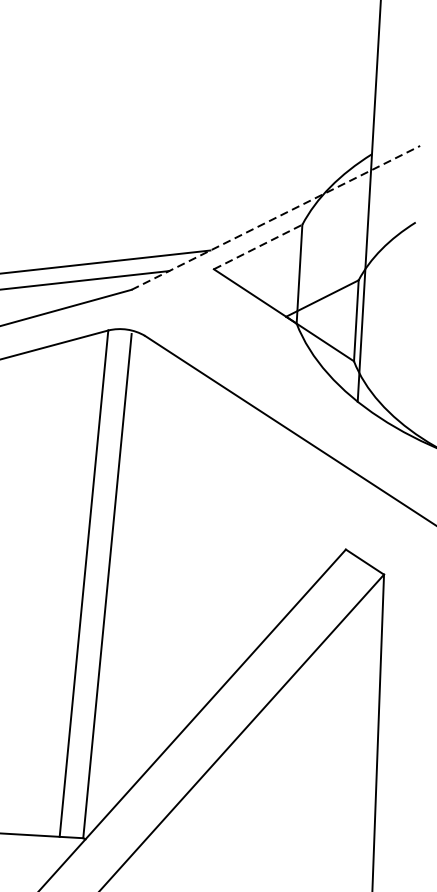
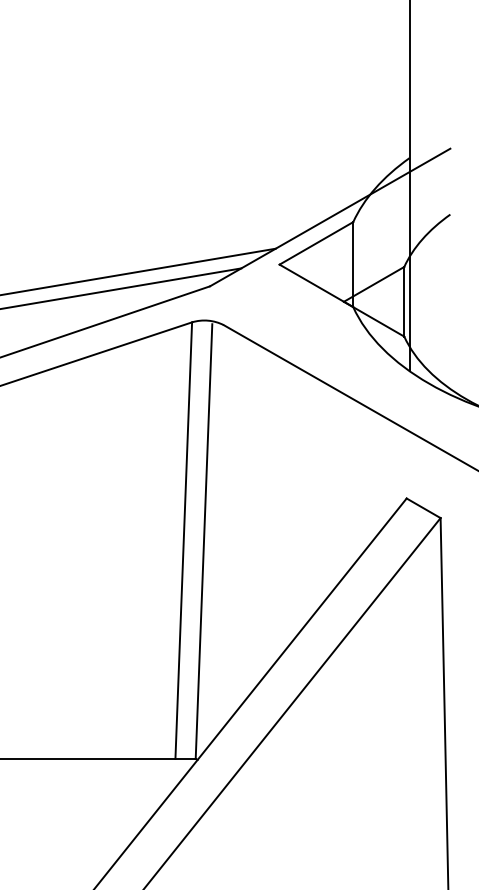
line: (276, 217) -> (330, 217), dashed -> solid
line: (258, 247) -> (316, 243), dashed -> solid

